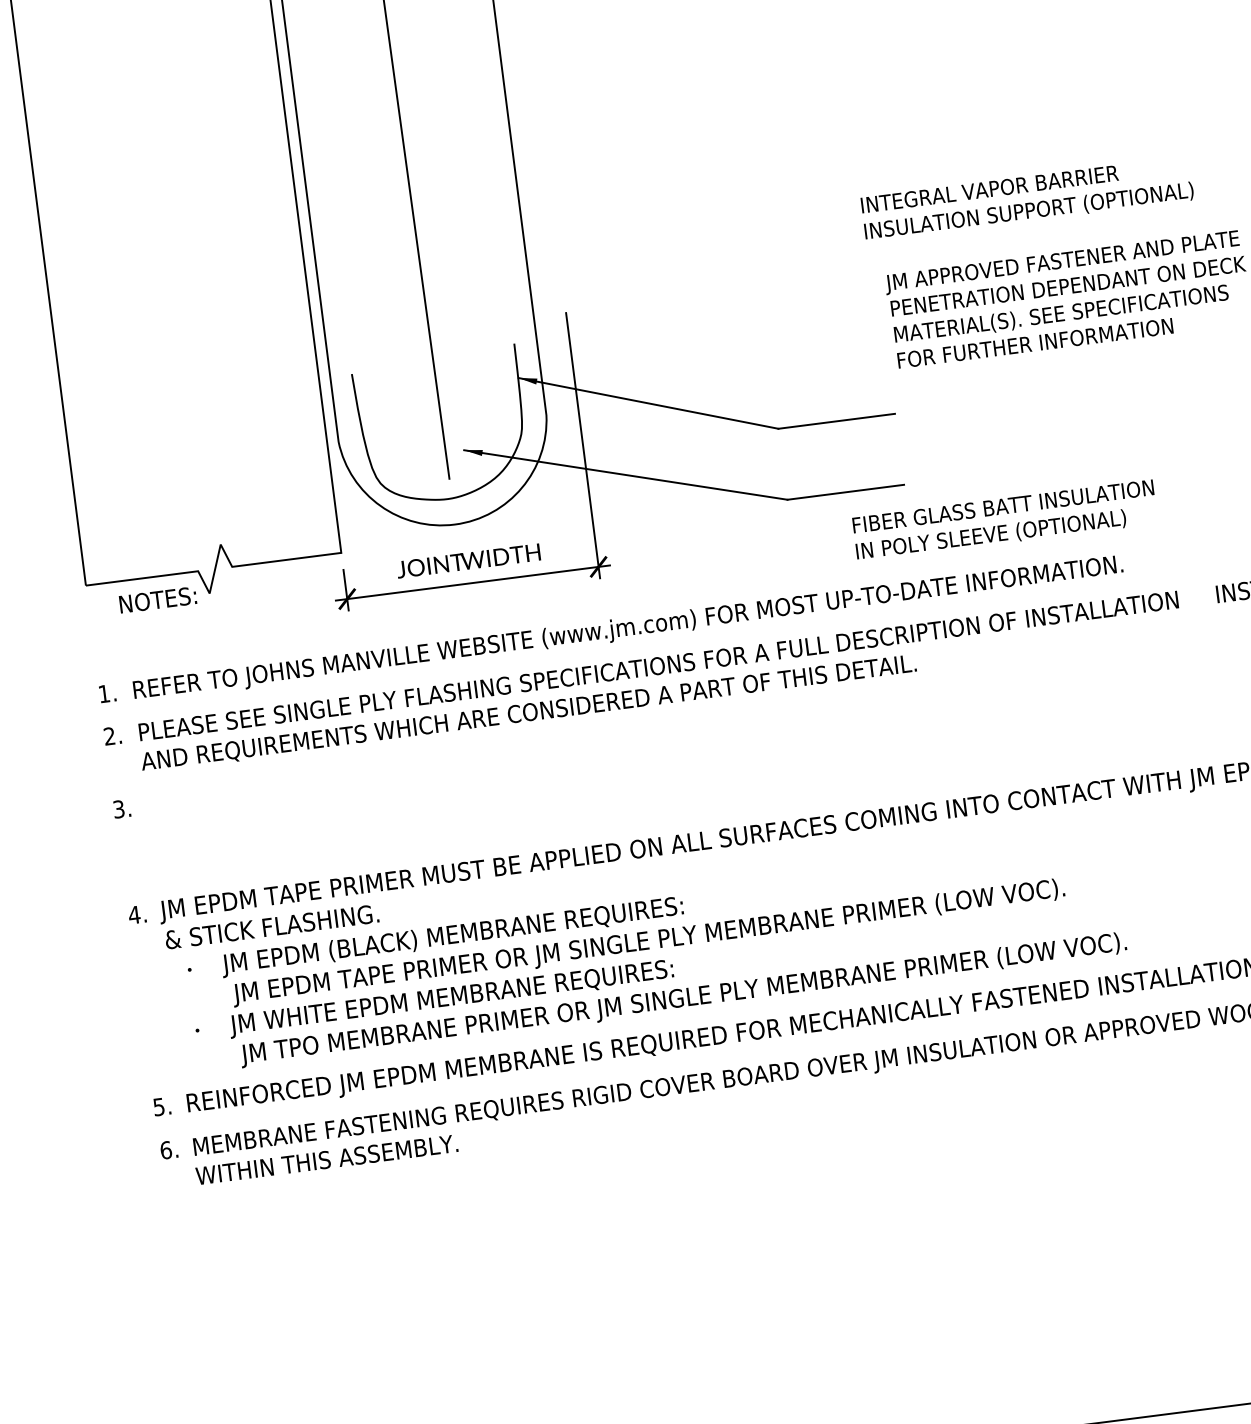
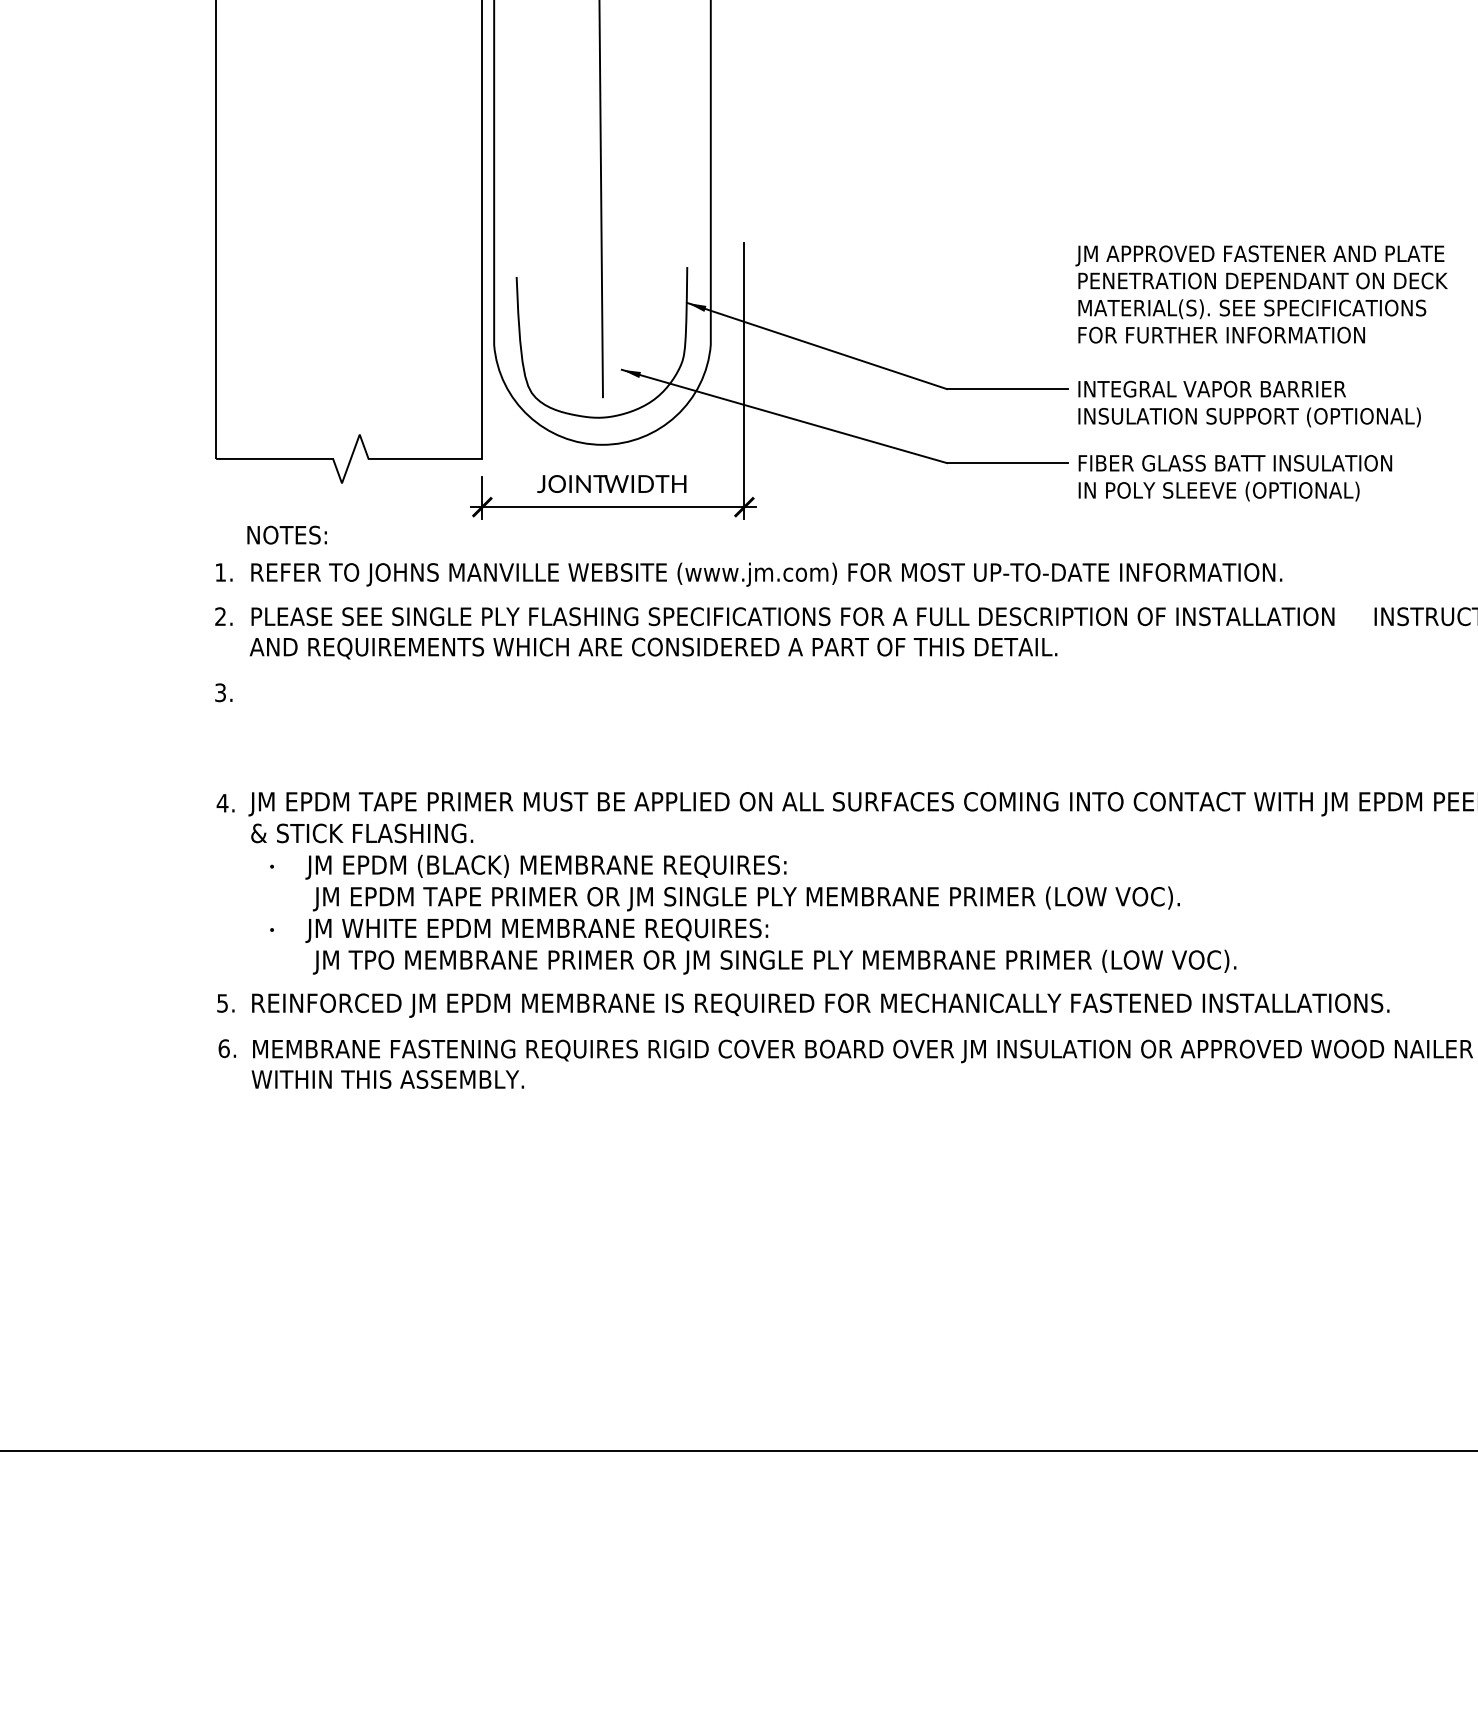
text: (1027, 198) -> (1249, 403), moved
text: (1005, 521) -> (1235, 478), moved
text: (157, 599) -> (286, 534), moved

